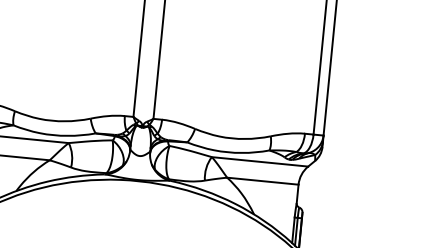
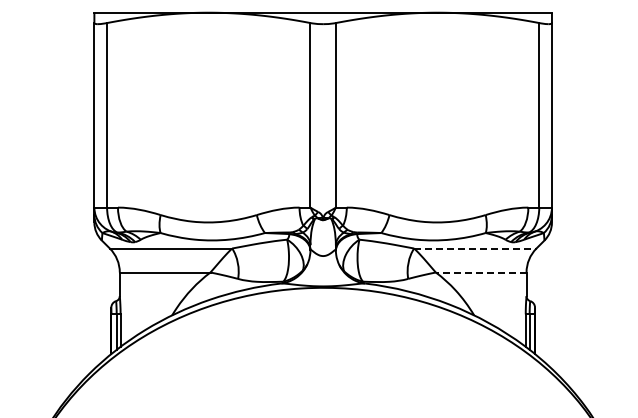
line: (260, 161) -> (475, 248), solid -> dashed
line: (262, 181) -> (480, 272), solid -> dashed

